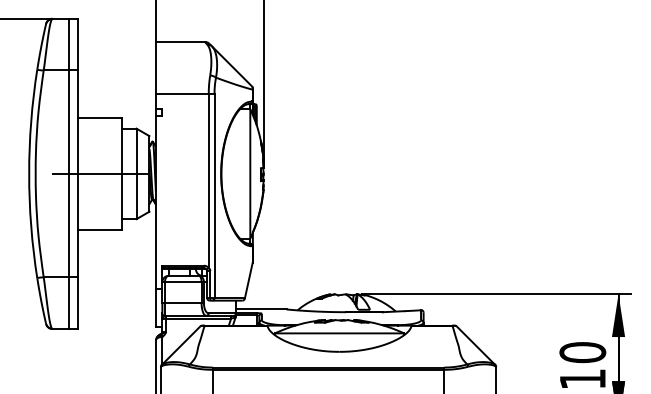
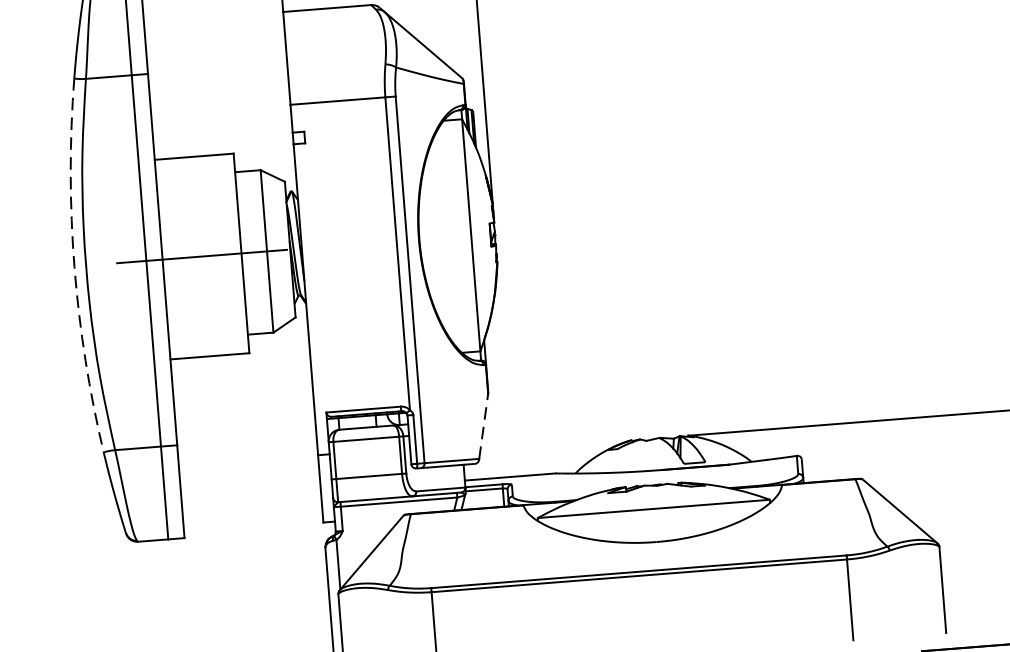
arc: (29, 173) -> (74, 265), solid -> dashed
line: (248, 279) -> (482, 425), solid -> dashed

